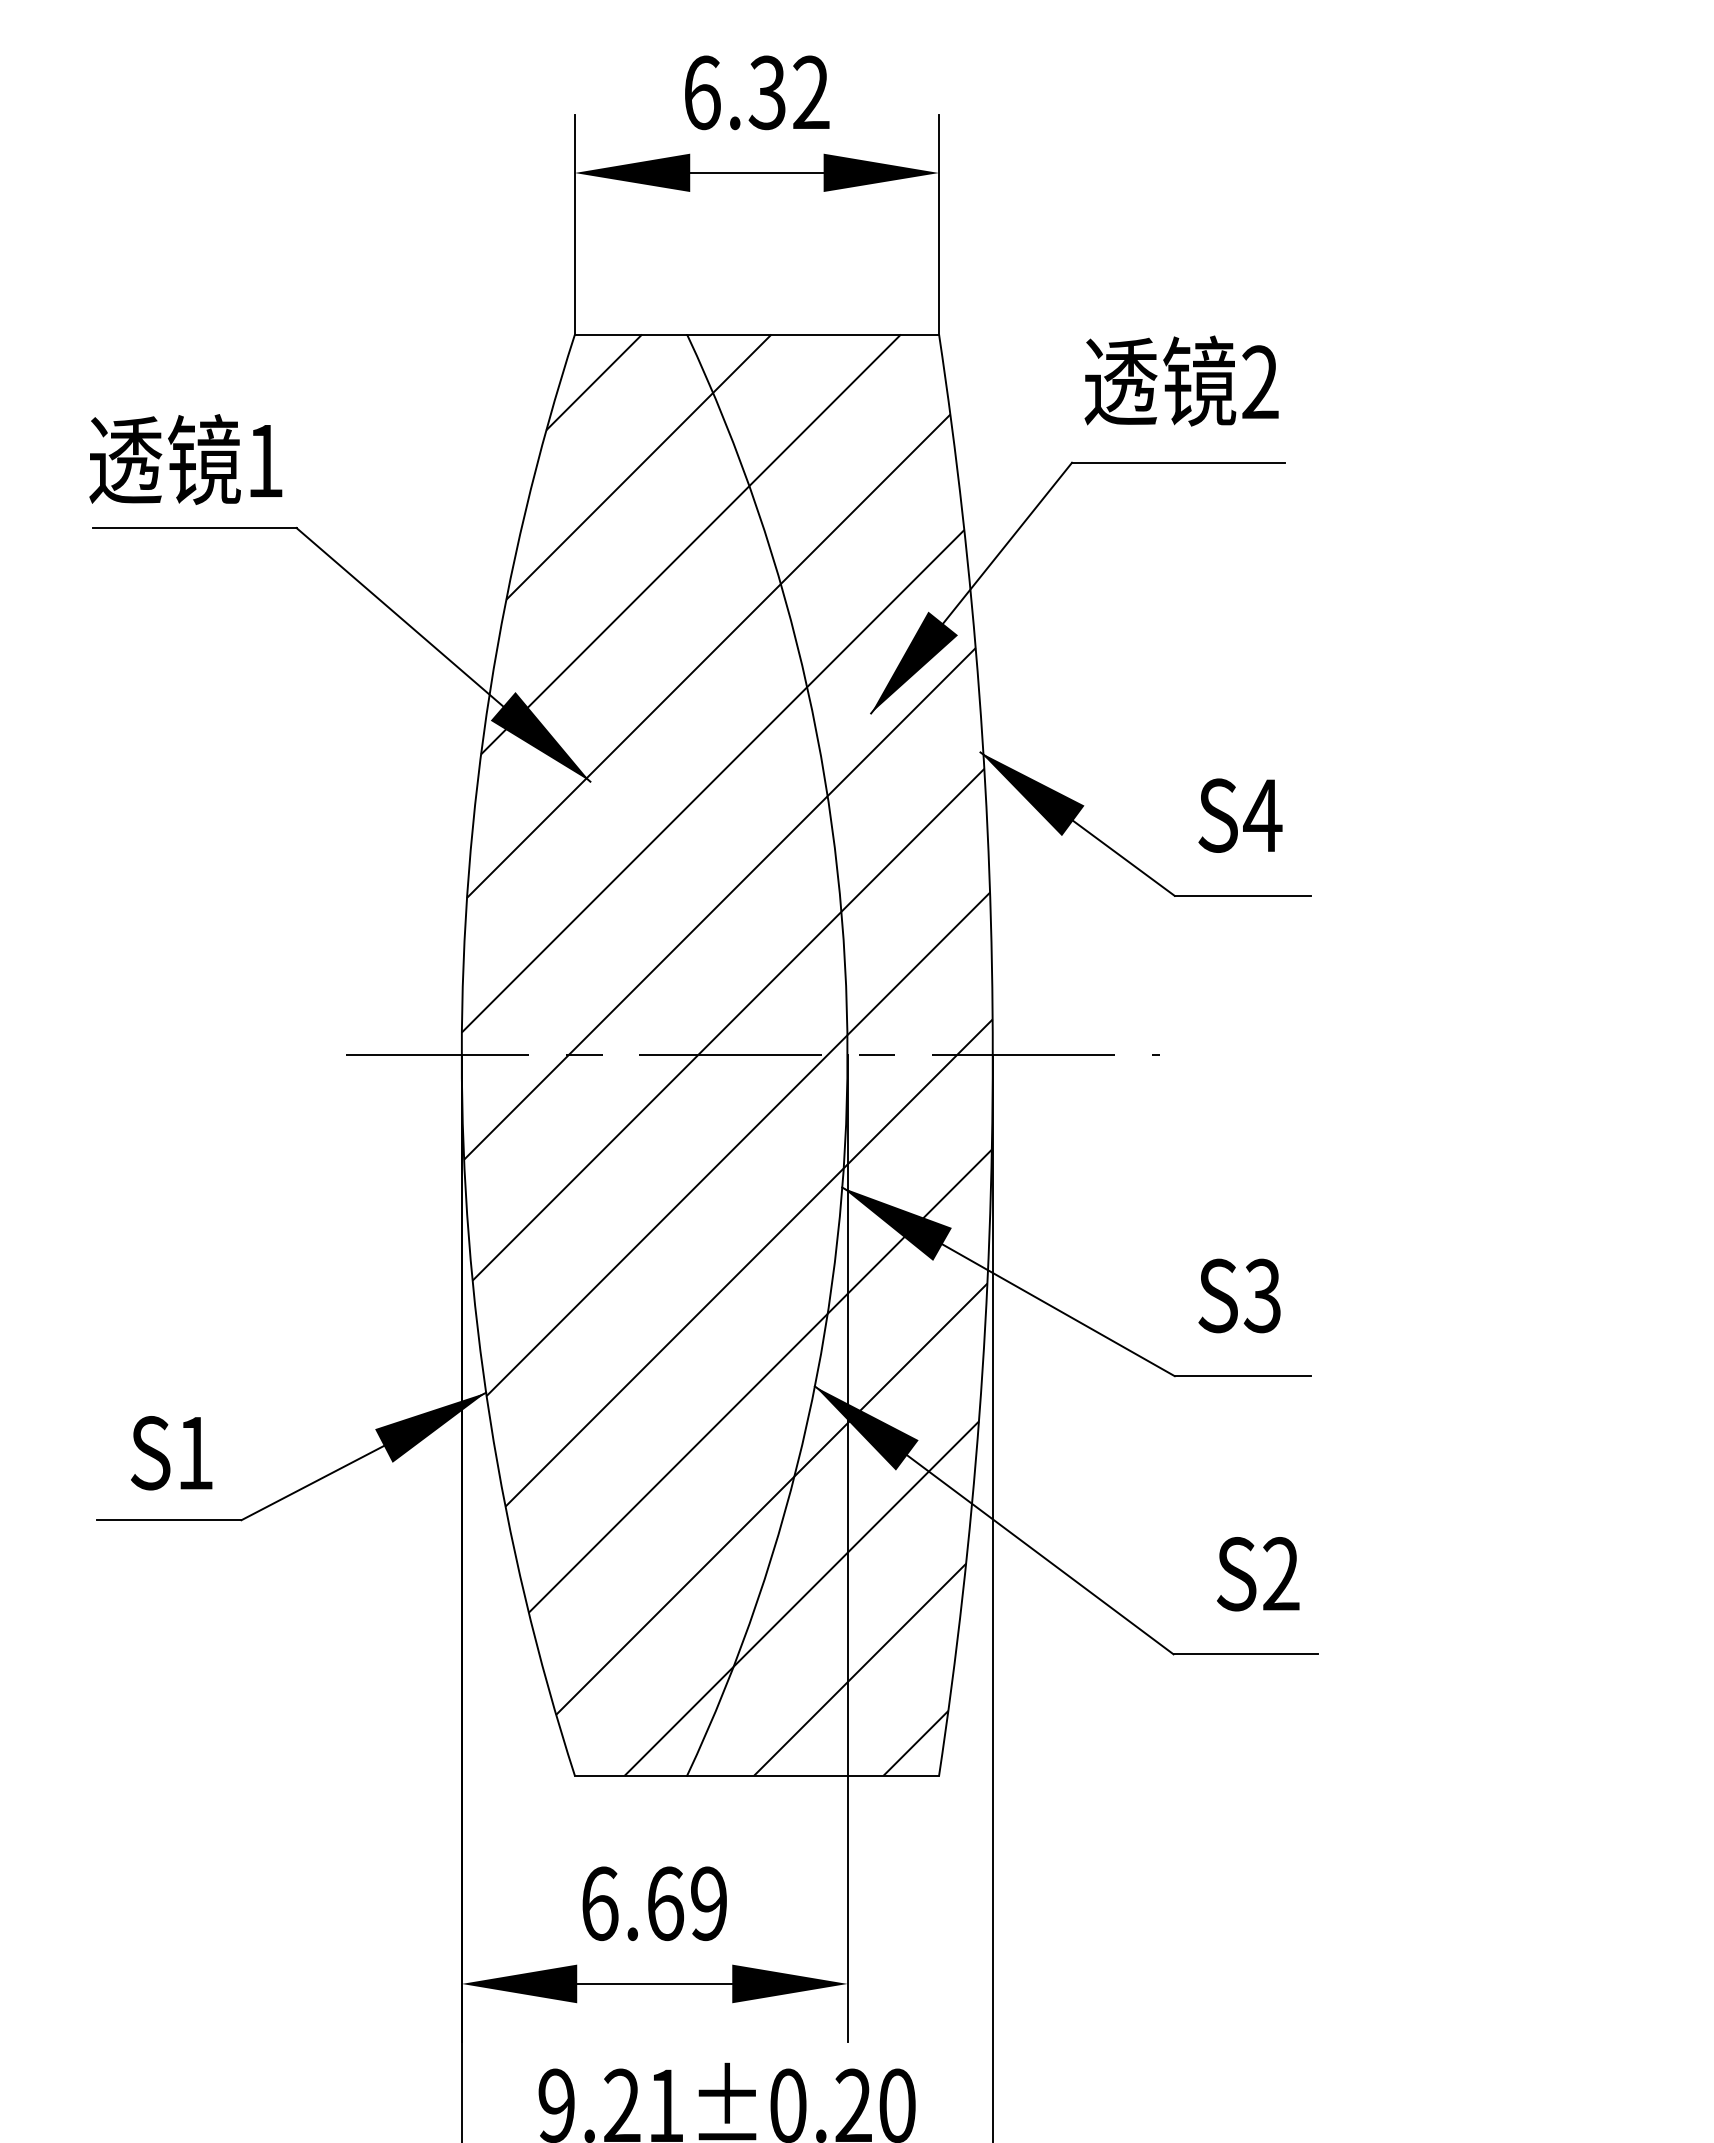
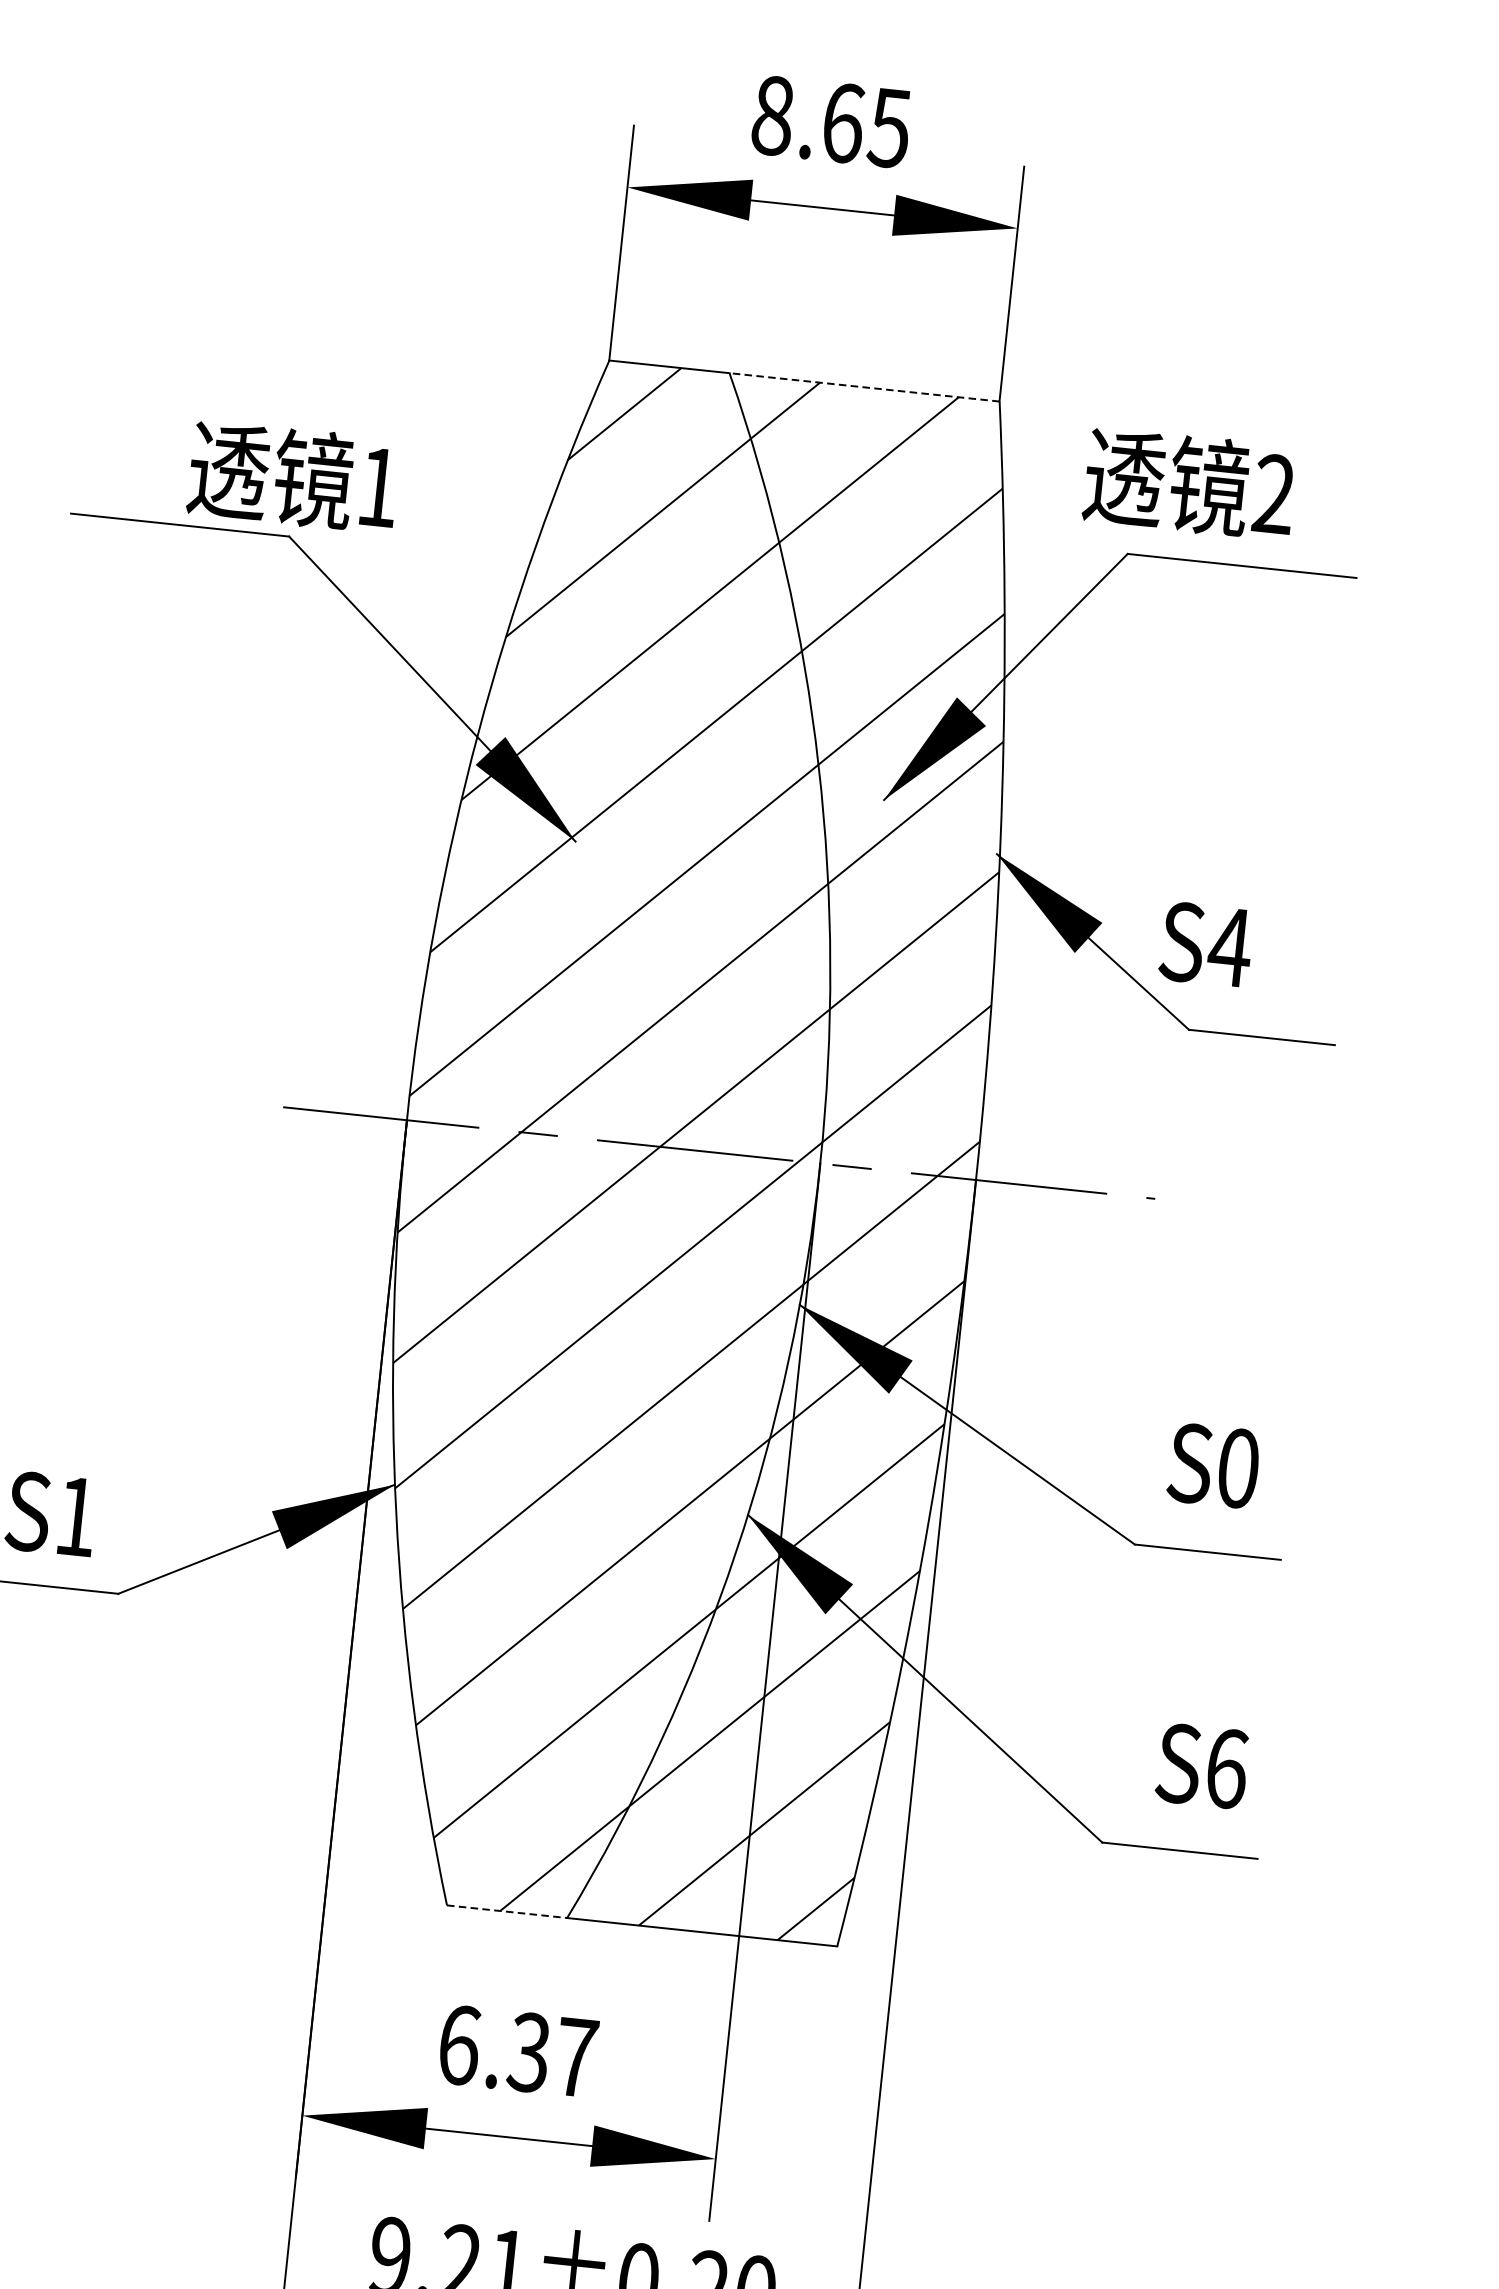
text: (756, 92) -> (831, 121), 6.32 -> 8.65
line: (812, 334) -> (863, 387), solid -> dashed
text: (1181, 380) -> (1189, 483), moved
text: (185, 459) -> (293, 476), moved
text: (1240, 815) -> (1206, 944), moved
text: (1262, 1295) -> (1238, 1467), S3 -> S0
text: (1281, 1574) -> (1226, 1769), S2 -> S6
line: (631, 1775) -> (507, 1911), solid -> dashed
text: (686, 1903) -> (552, 2054), 6.69 -> 6.37

